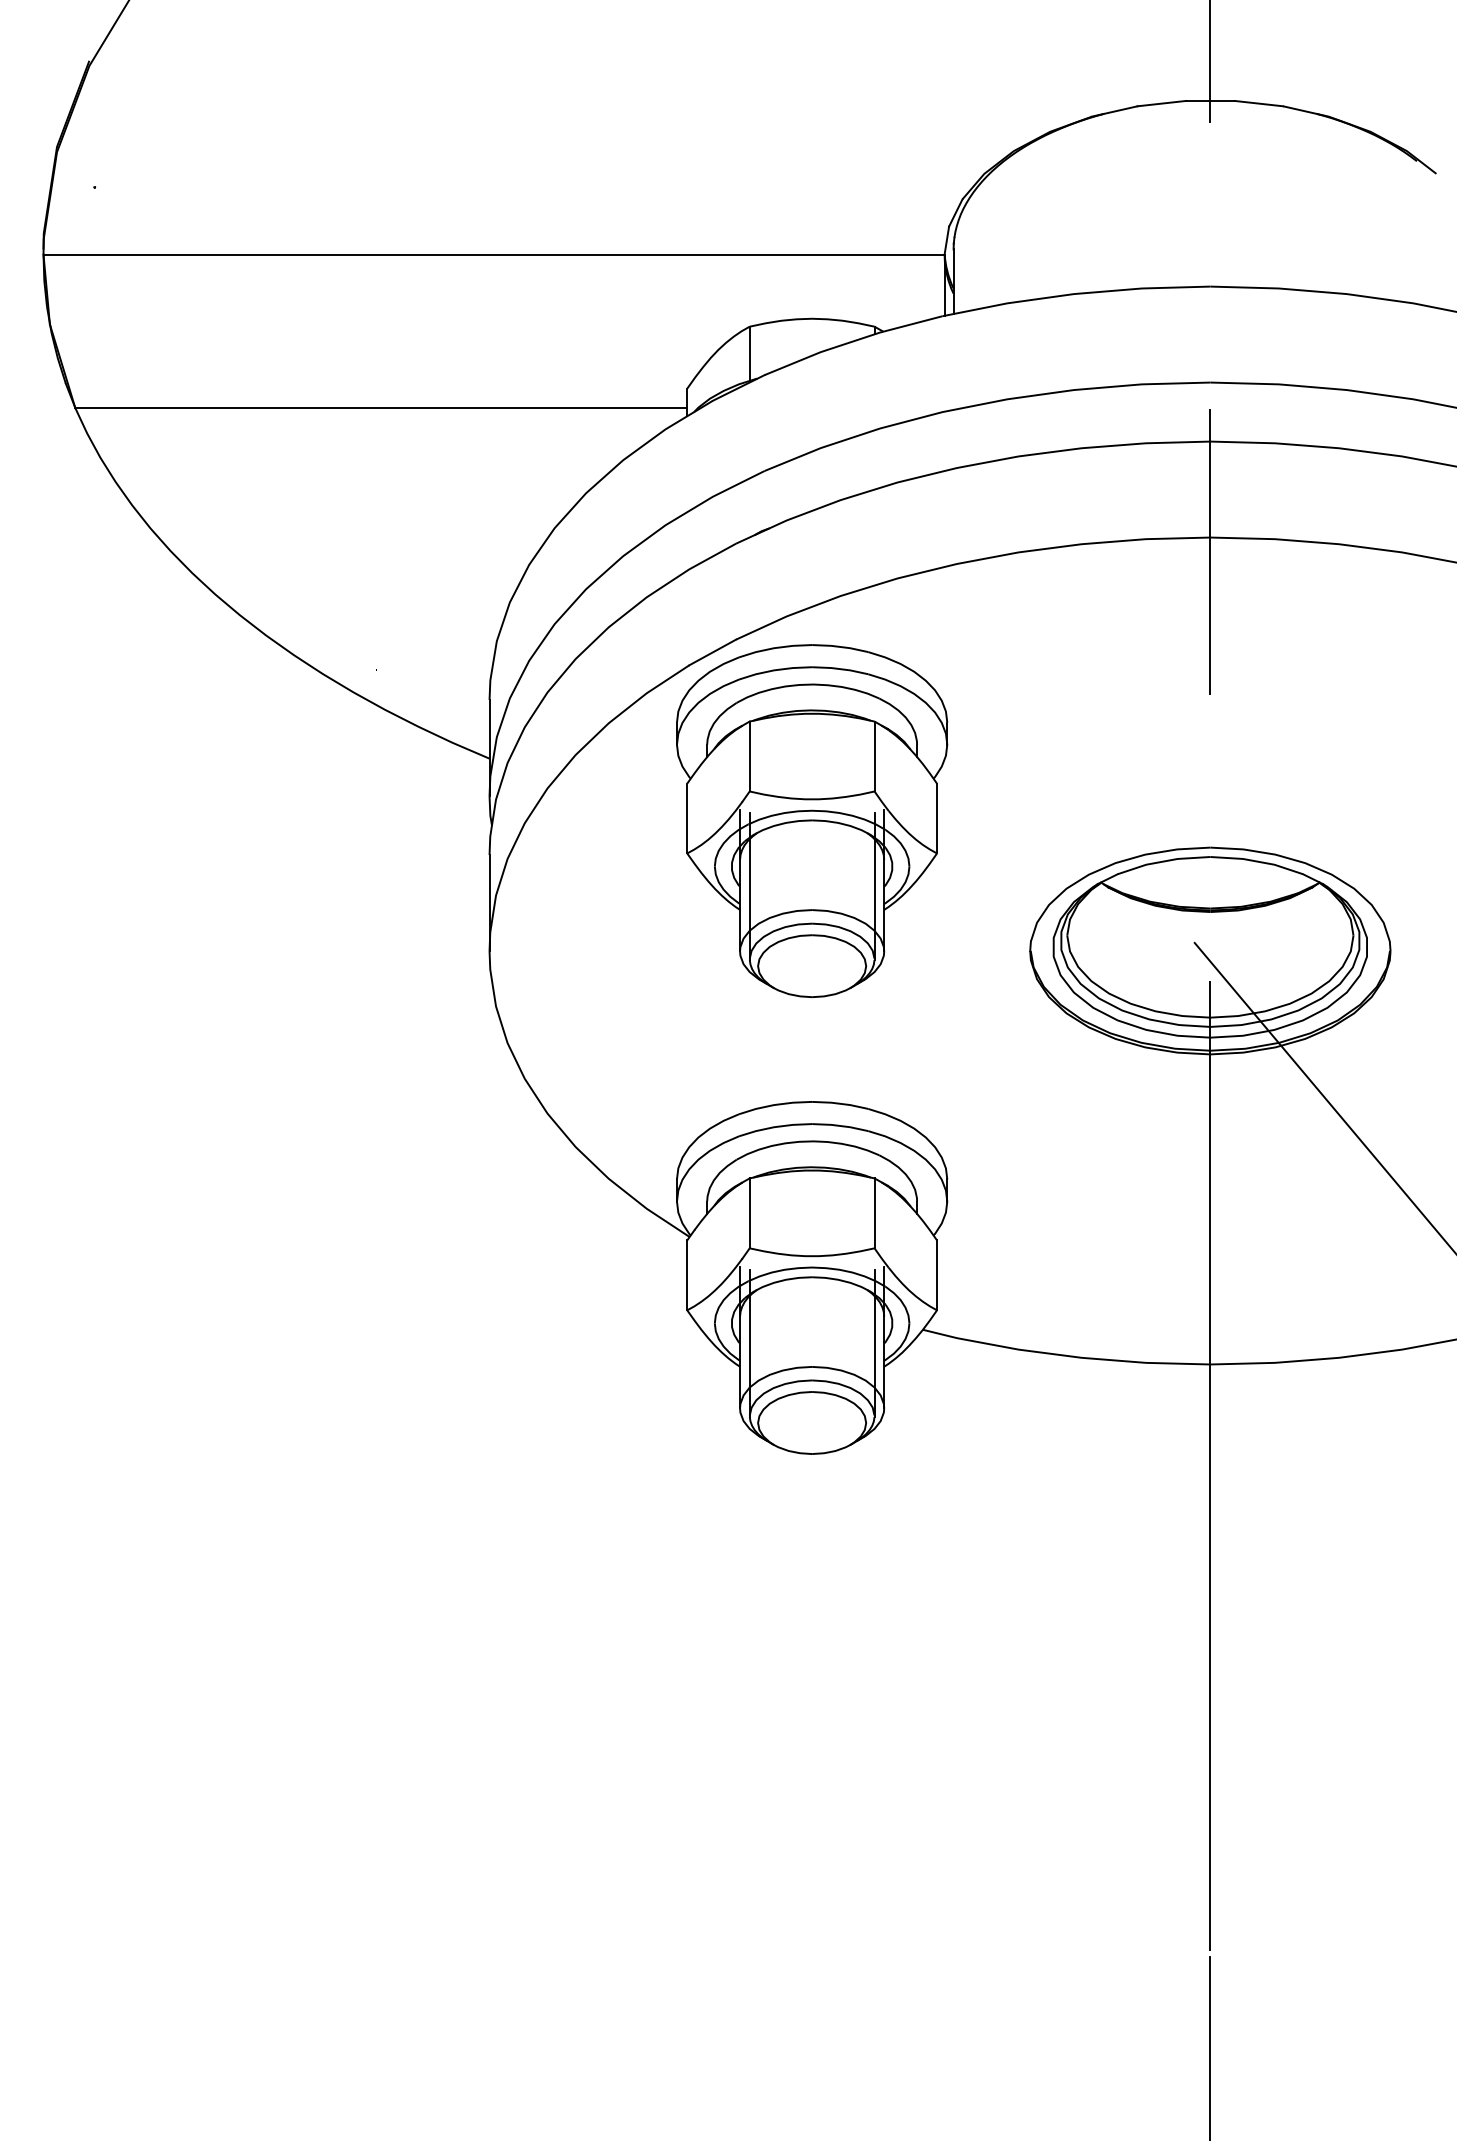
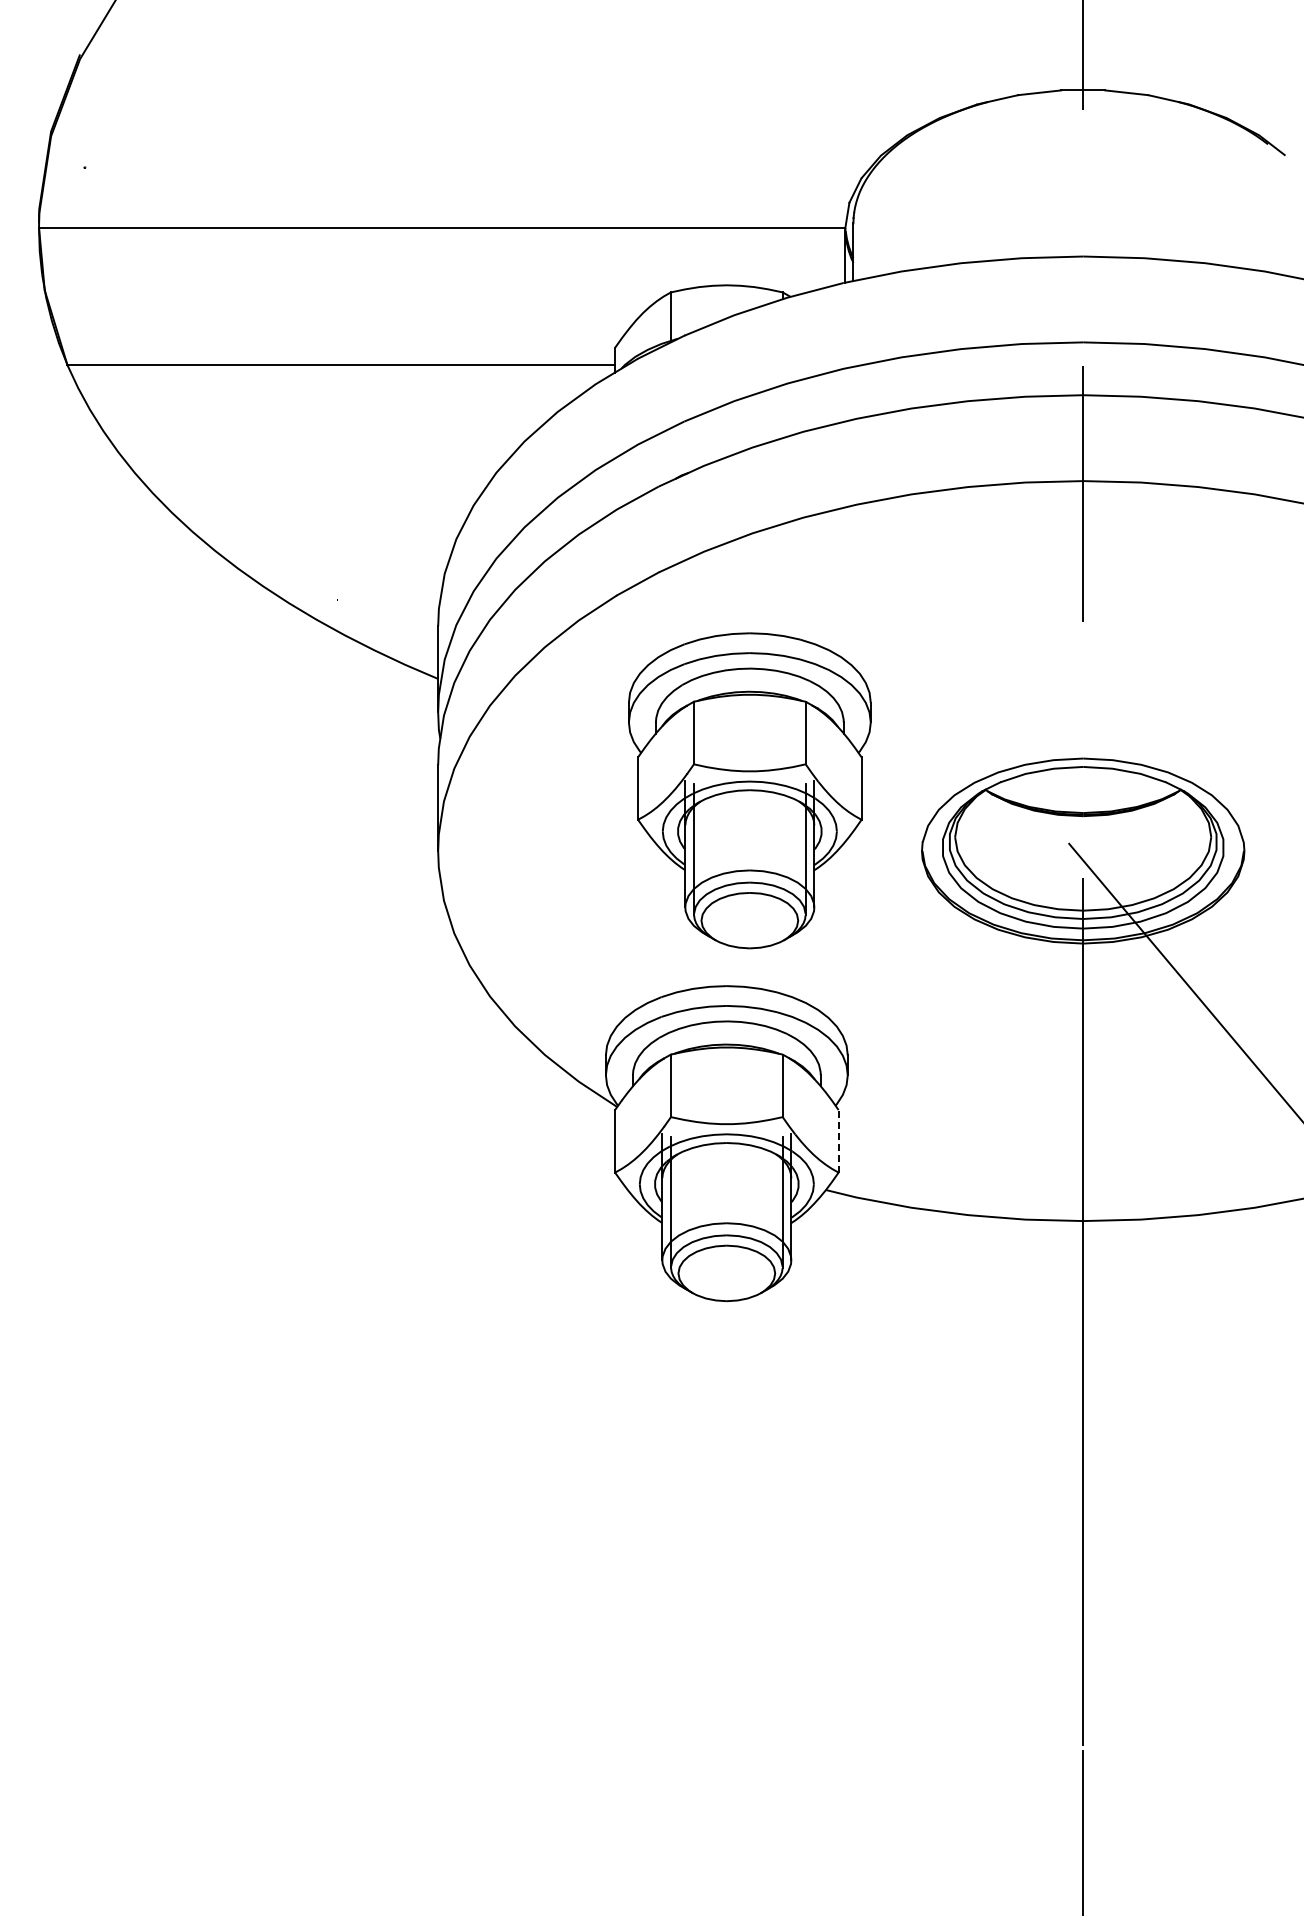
part: (811, 820) -> (749, 790), moved
line: (936, 1274) -> (838, 1140), solid -> dashed

